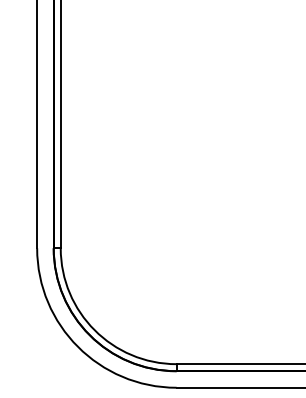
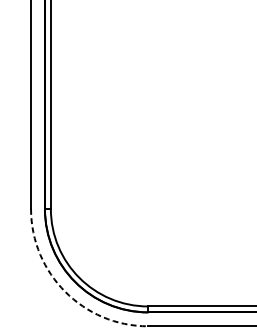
arc: (78, 346) -> (65, 291), solid -> dashed

